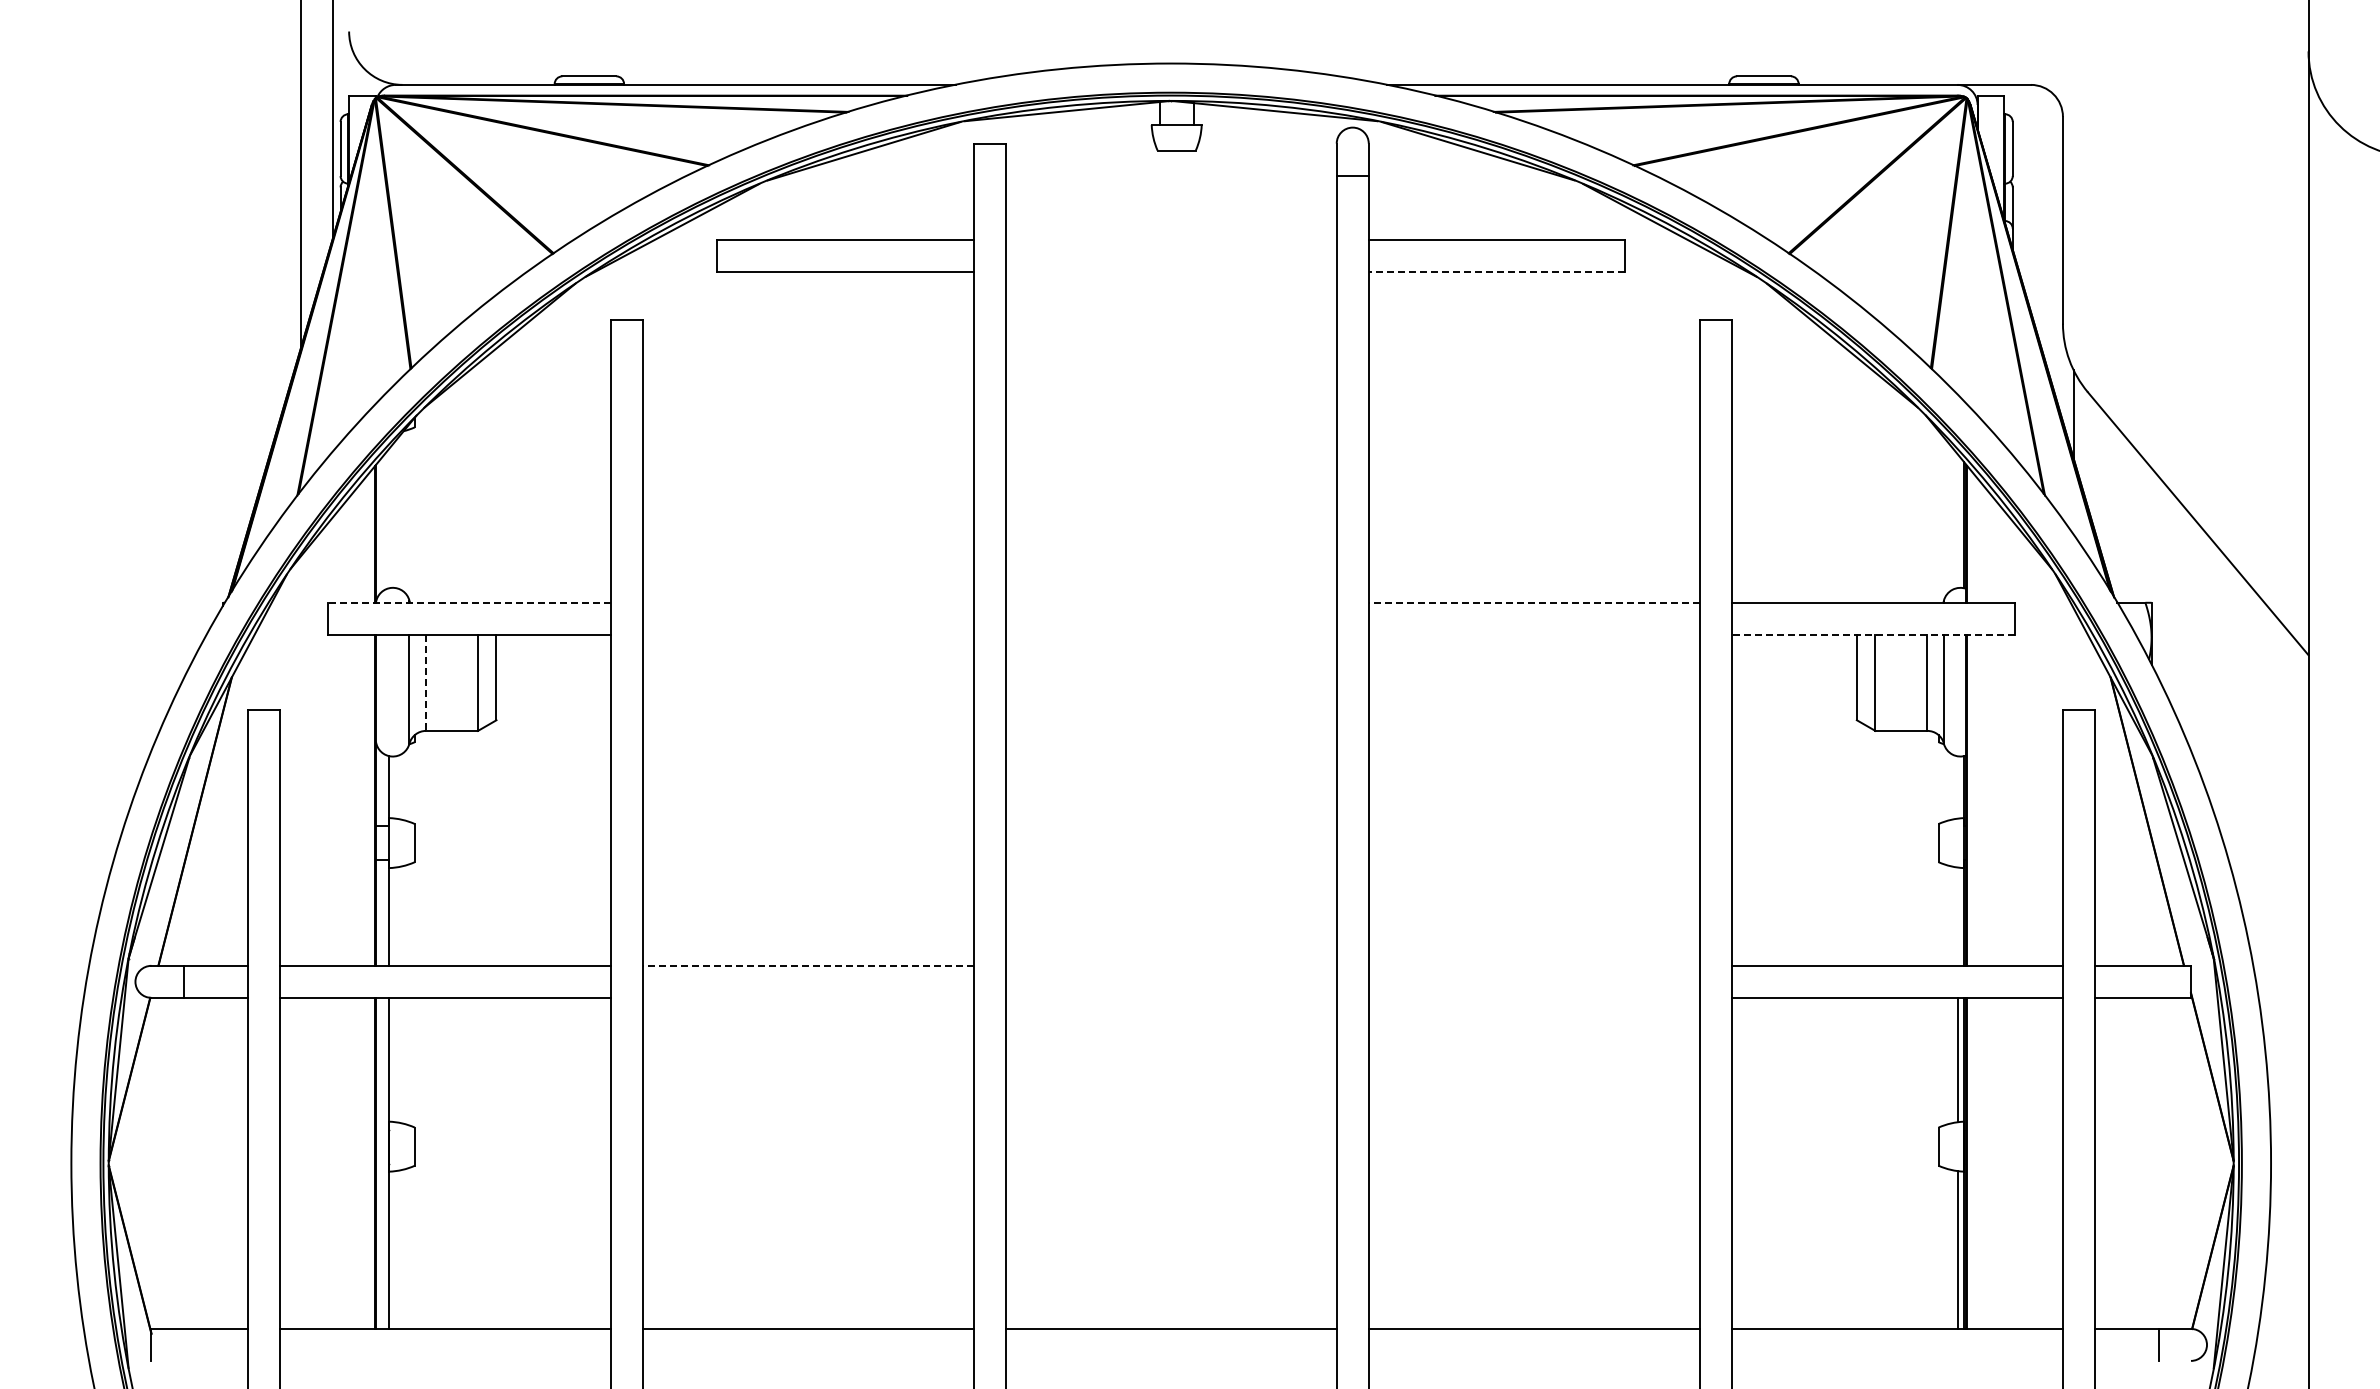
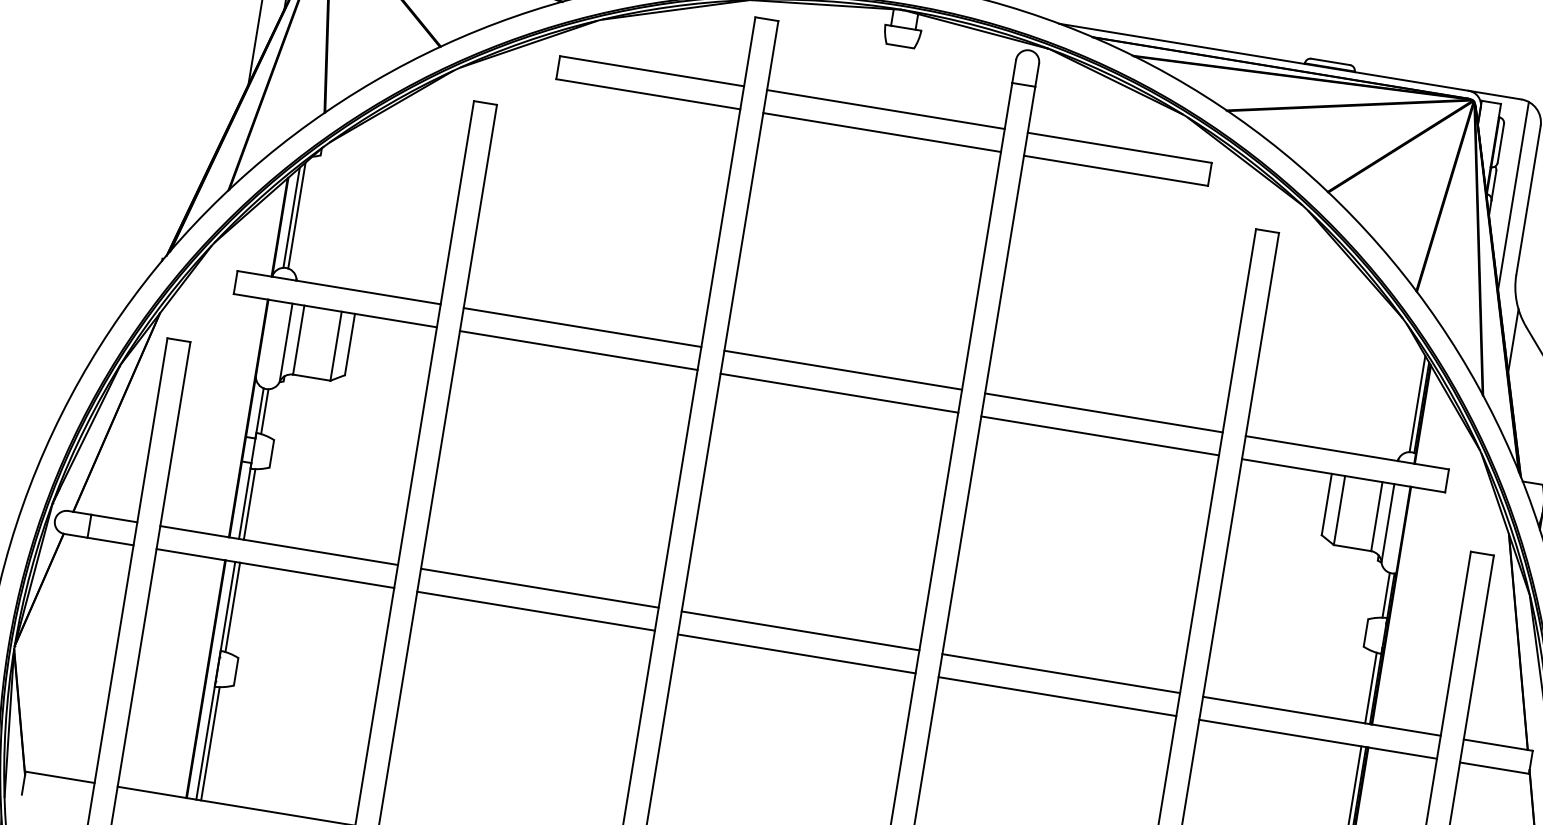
line: (2041, 217) -> (1513, 195), added
line: (1170, 239) -> (885, 109), added
line: (1170, 271) -> (881, 132), added
line: (1496, 271) -> (1115, 170), dashed -> solid
line: (395, 514) -> (296, 215), added
line: (389, 518) -> (291, 217), added
line: (1957, 521) -> (1417, 404), added
line: (468, 602) -> (338, 287), dashed -> solid
line: (807, 602) -> (582, 327), added
line: (1170, 602) -> (842, 369), added
line: (1534, 602) -> (1104, 412), dashed -> solid
line: (807, 634) -> (578, 350), added
line: (1170, 634) -> (838, 392), added
line: (1533, 634) -> (1099, 435), added
line: (1872, 634) -> (1343, 475), dashed -> solid
line: (426, 683) -> (299, 340), dashed -> solid
line: (395, 787) -> (264, 411), added
line: (1957, 787) -> (1386, 595), added
line: (395, 916) -> (249, 504), added
line: (1957, 916) -> (1370, 687), added
line: (808, 965) -> (540, 588), dashed -> solid
line: (1170, 965) -> (800, 630), added
line: (1533, 965) -> (1060, 673), added
line: (807, 997) -> (535, 610), added
line: (1170, 997) -> (796, 653), added
line: (1533, 997) -> (1056, 696), added
line: (395, 1059) -> (232, 606), added
line: (395, 1249) -> (210, 743), added

